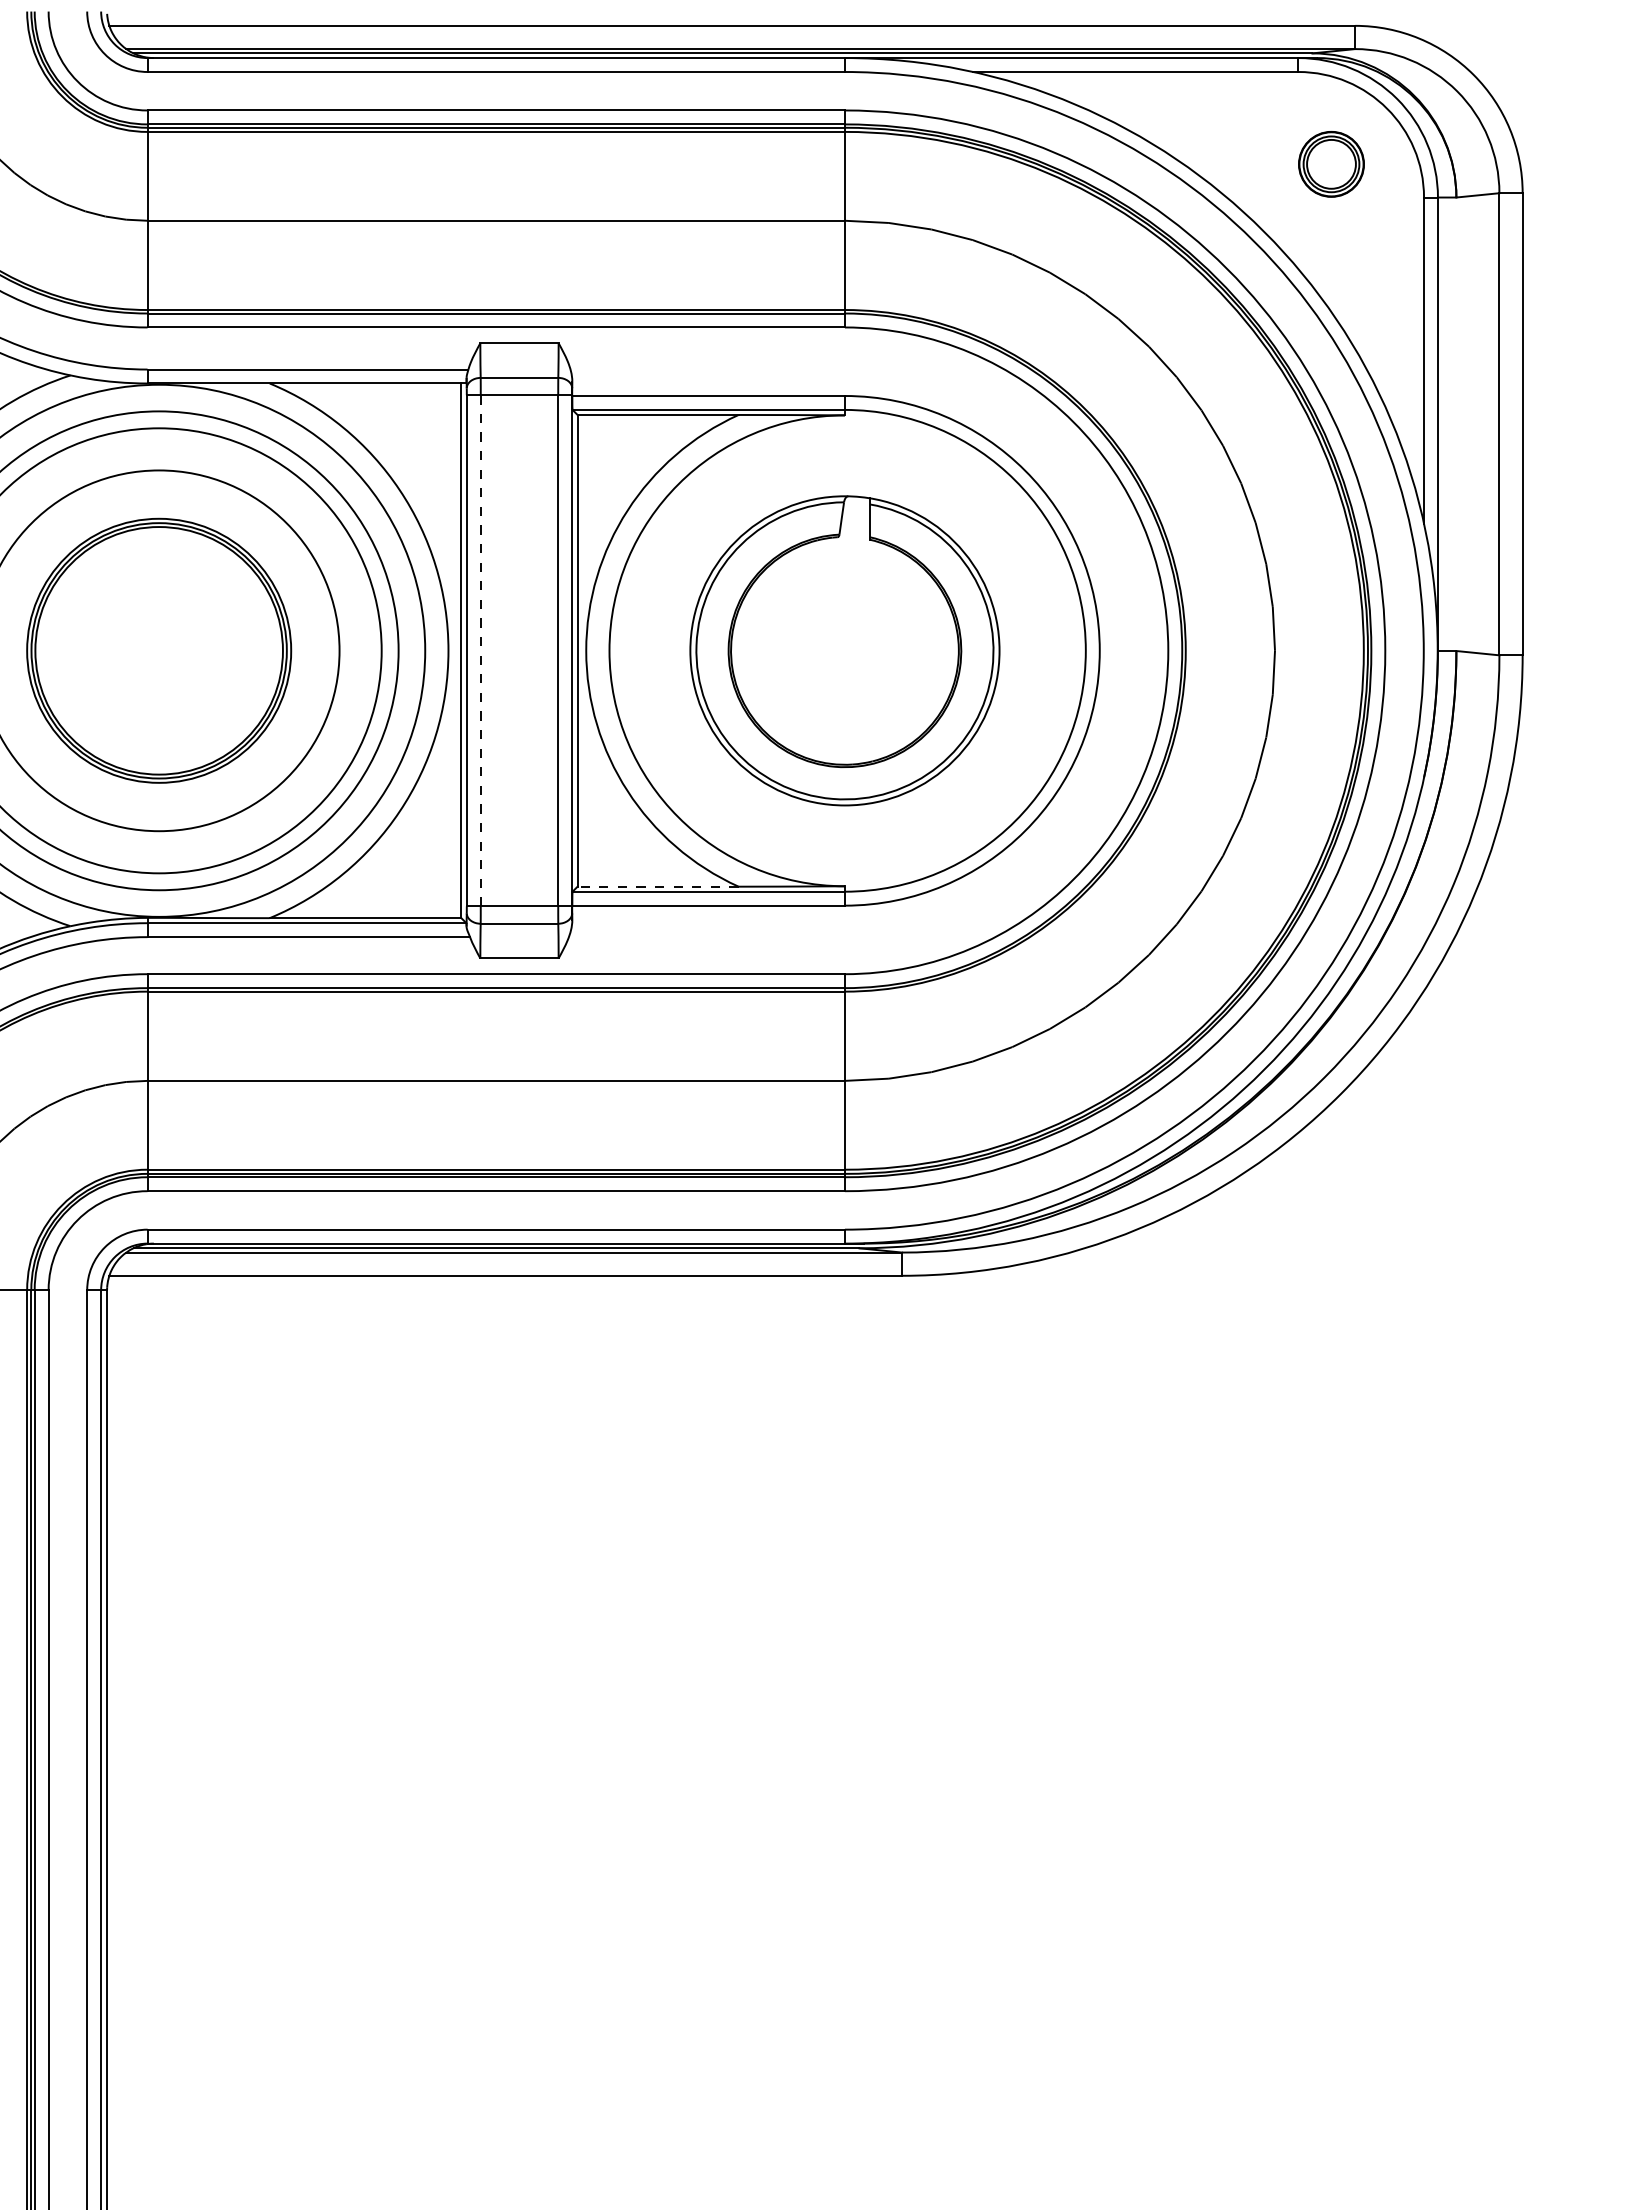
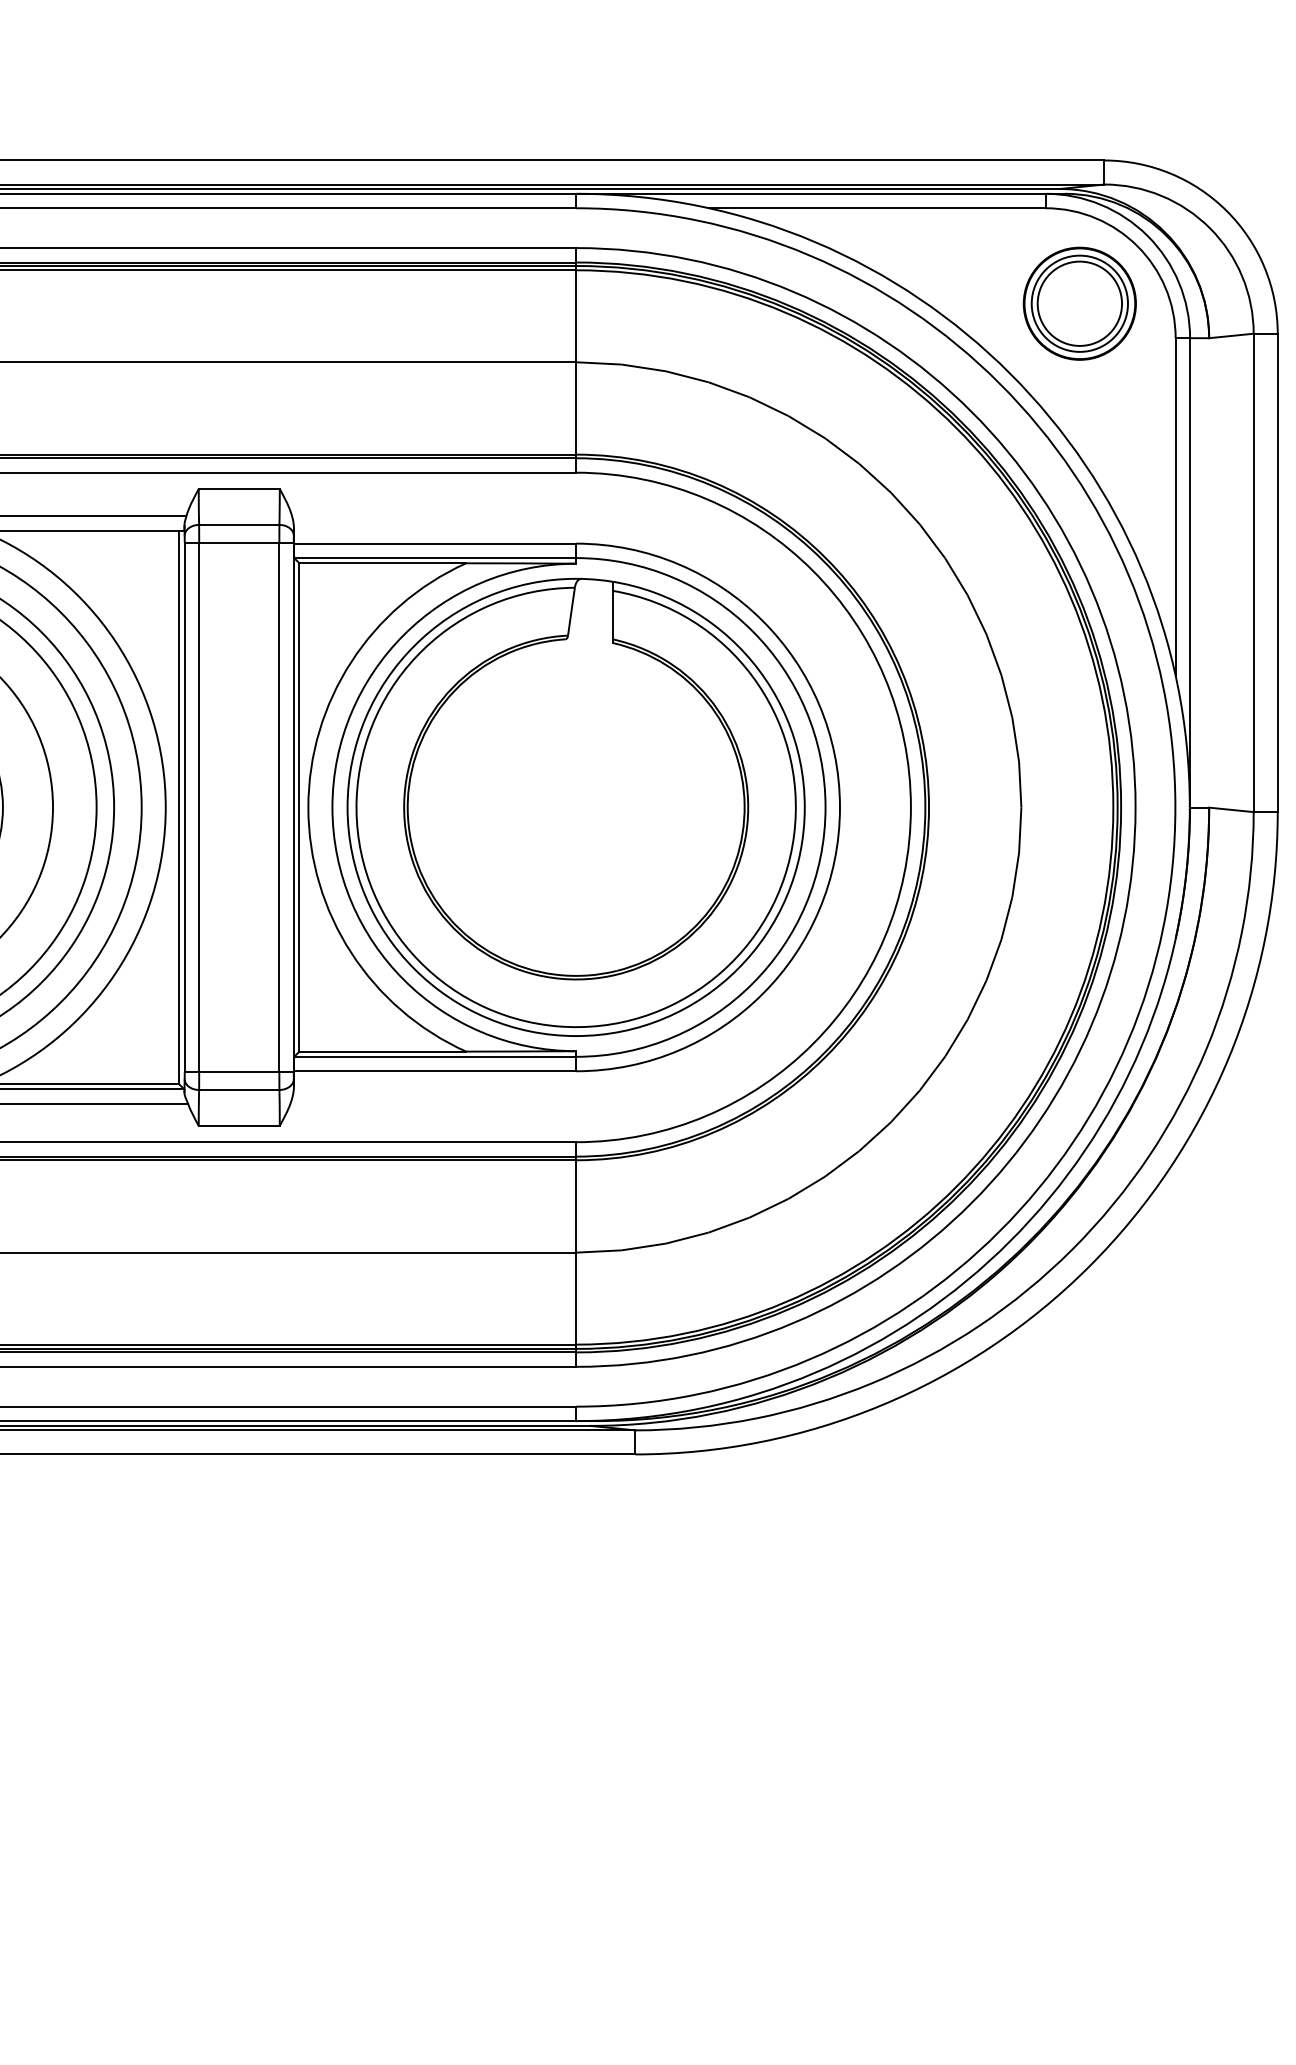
part: (1331, 164) -> (1079, 304), size x1.67
line: (480, 650) -> (198, 807), dashed -> solid
part: (844, 650) -> (575, 807), size x1.43
line: (658, 886) -> (383, 1051), dashed -> solid

